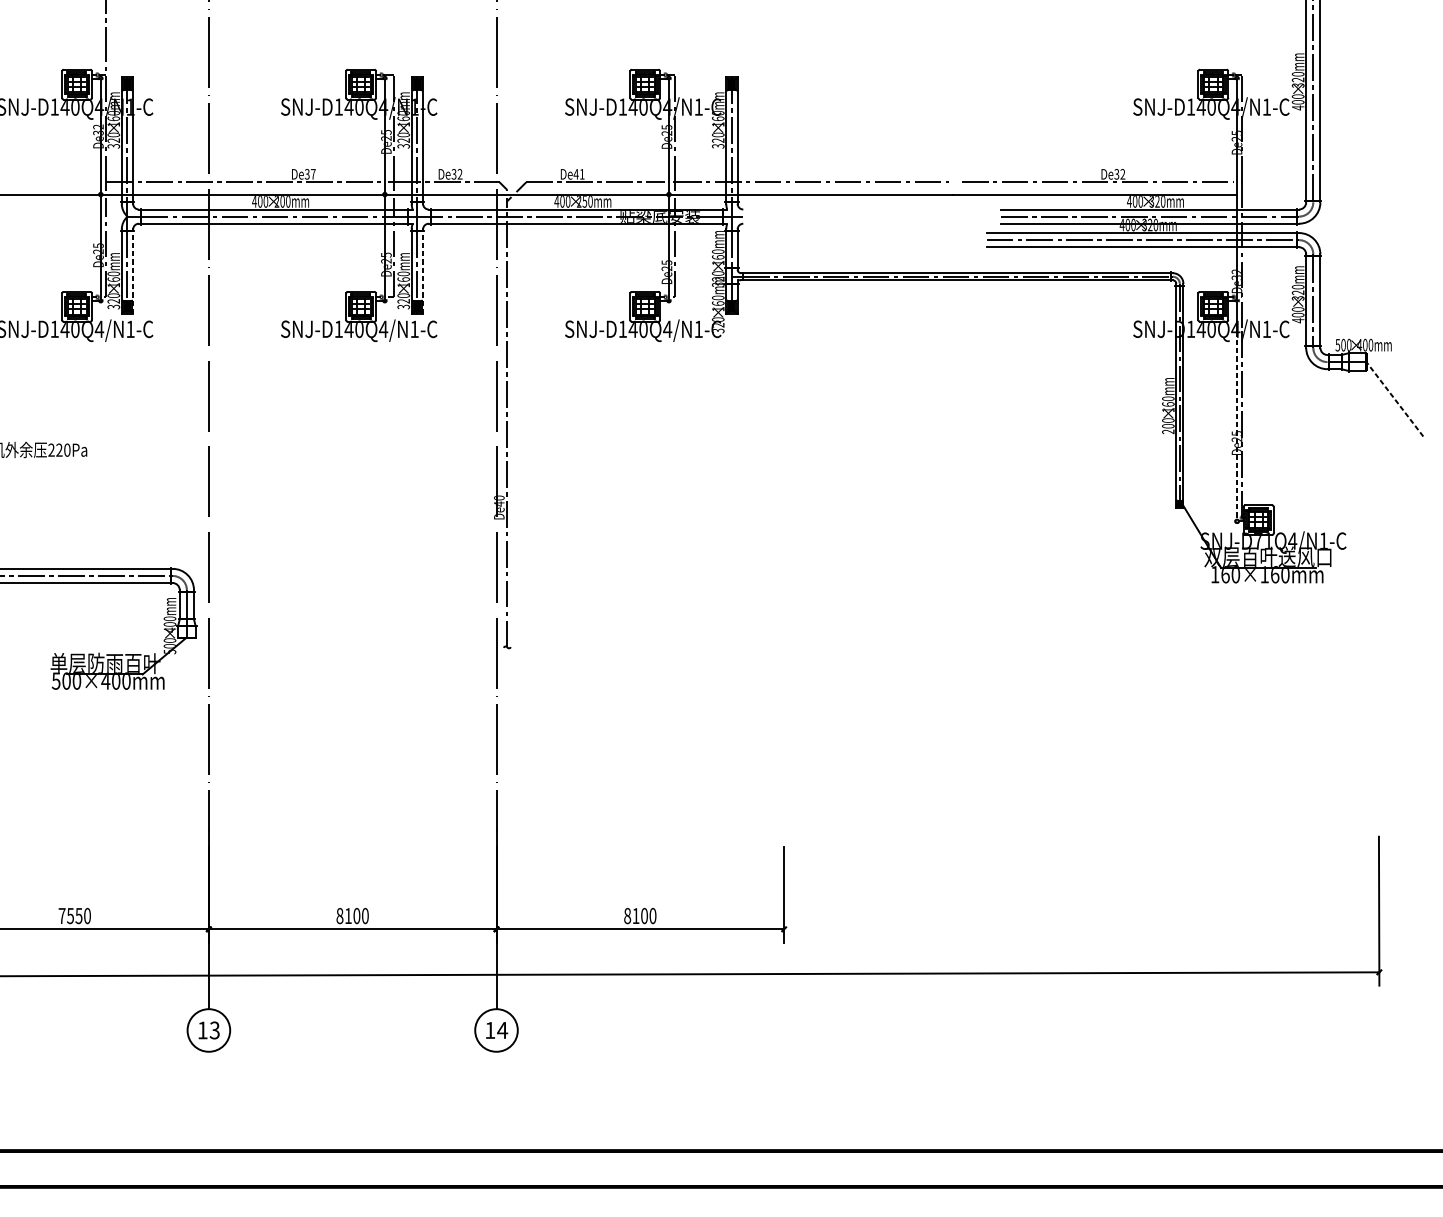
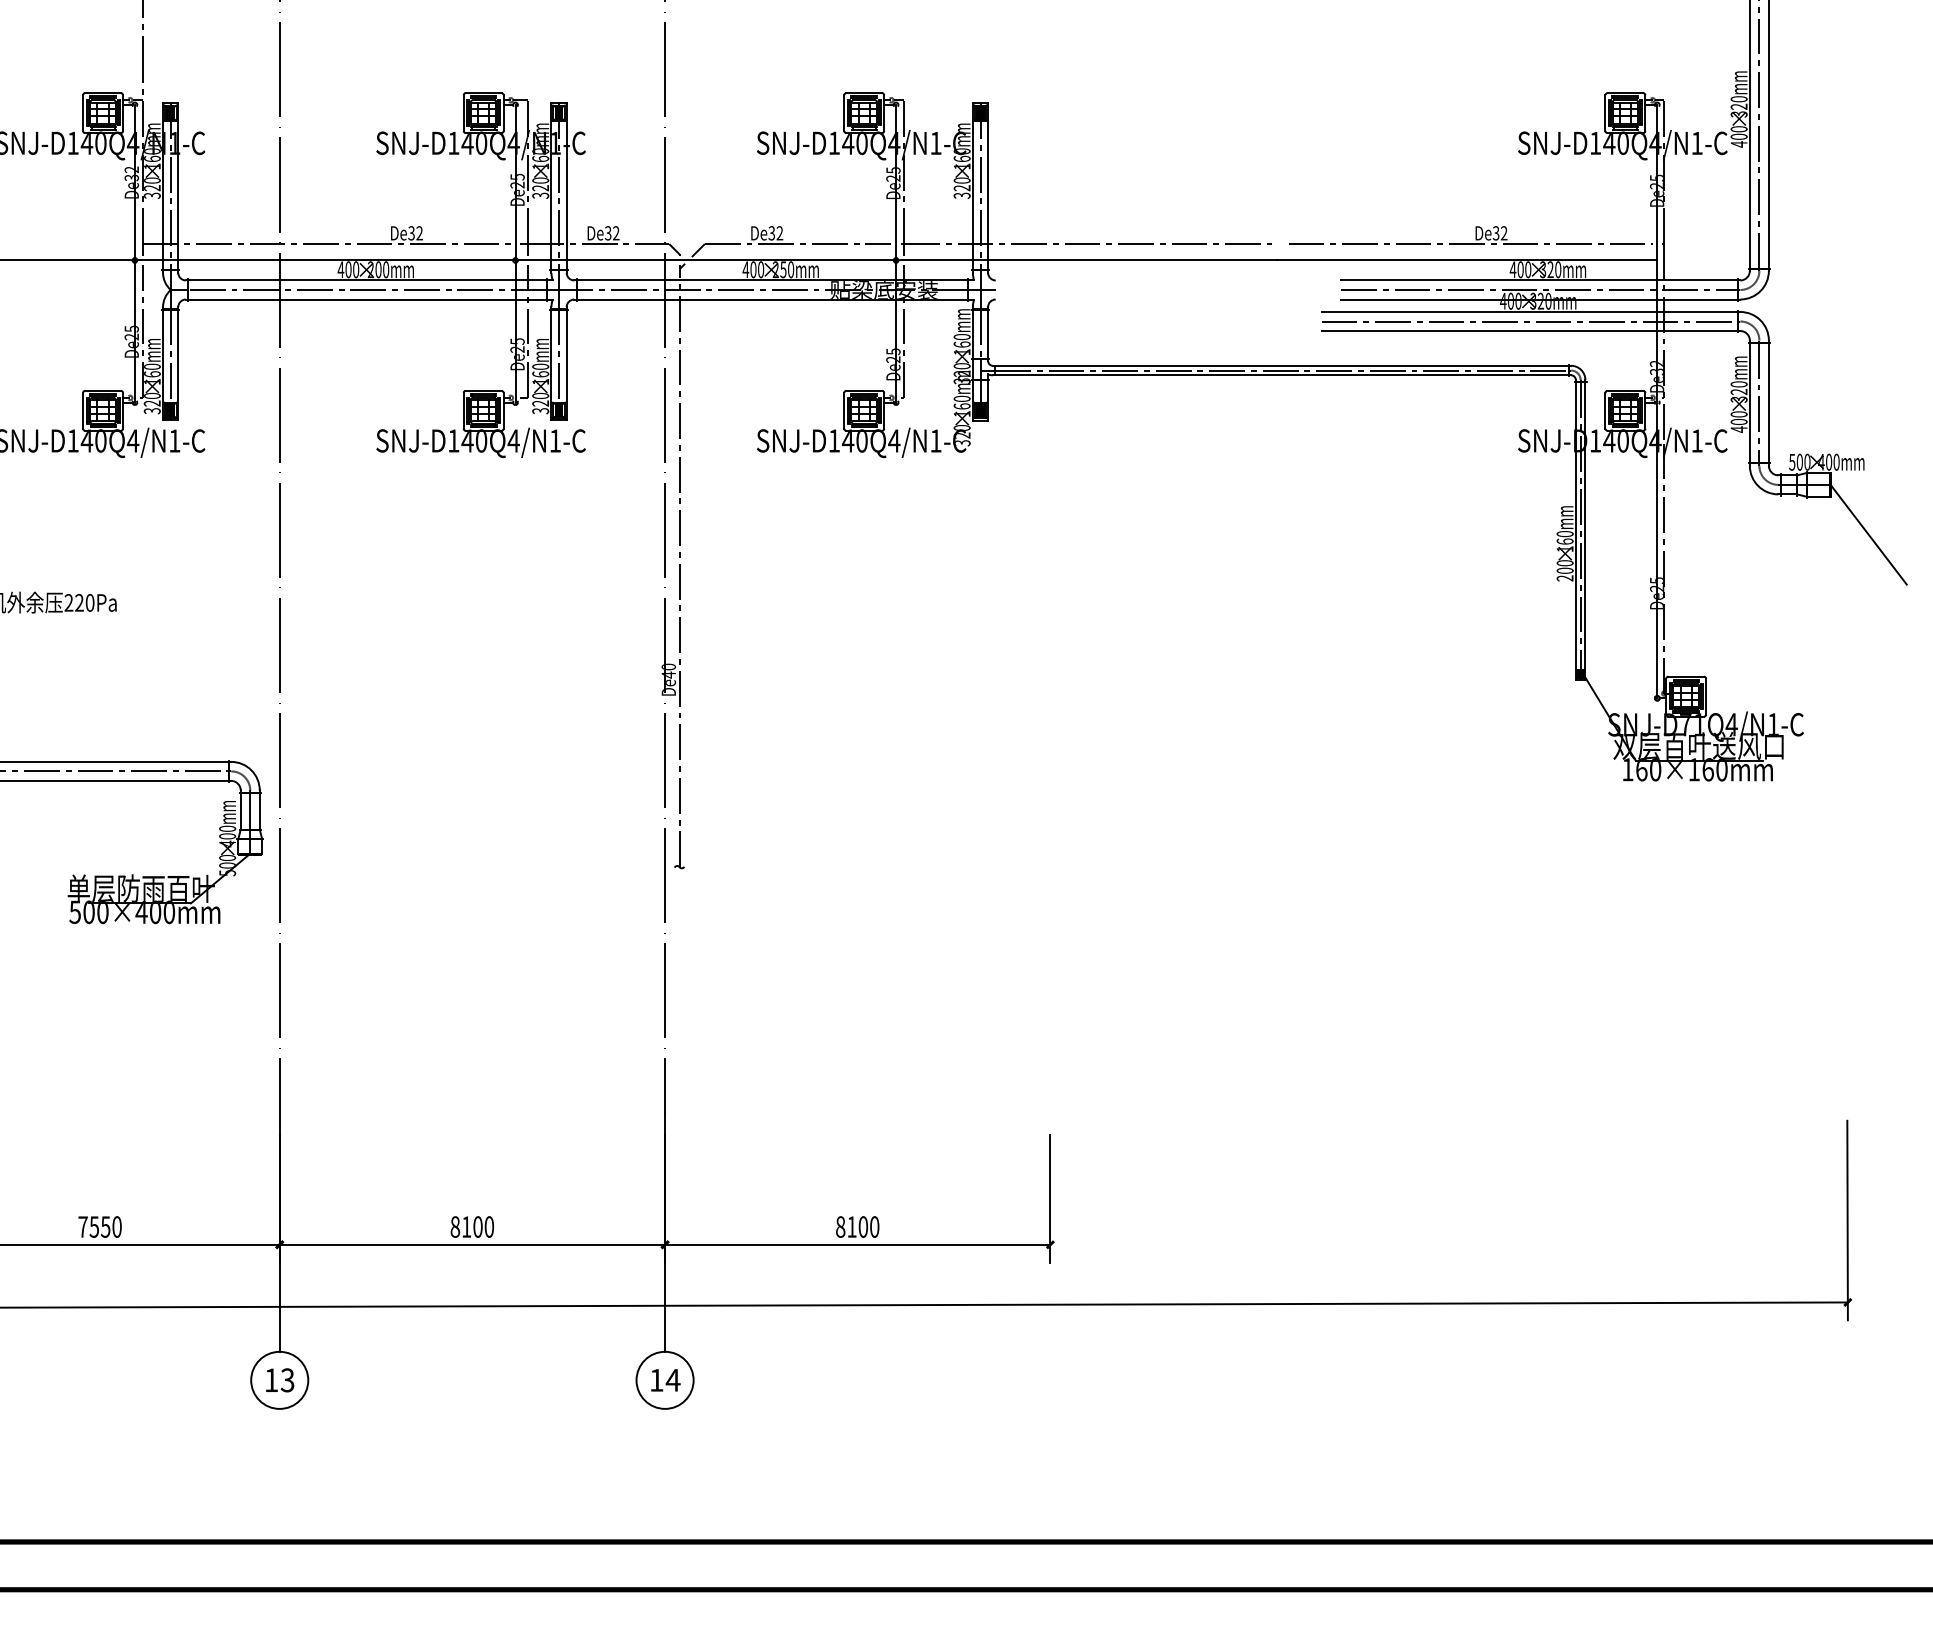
text: (313, 174) -> (419, 233), De37 -> De32
text: (578, 174) -> (775, 233), De41 -> De32
line: (133, 272) -> (178, 364), dashed -> solid
line: (422, 272) -> (566, 364), dashed -> solid
line: (1394, 399) -> (1868, 534), dashed -> solid
line: (1237, 426) -> (1657, 571), dashed -> solid

